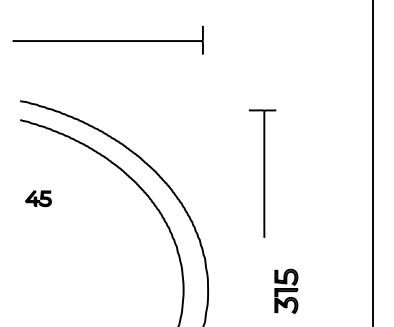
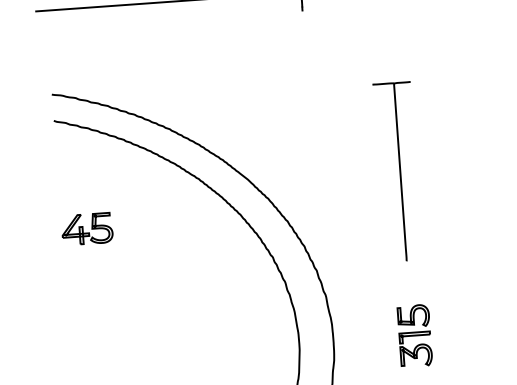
part: (38, 198) -> (87, 228), size x1.43
part: (286, 290) -> (415, 334), moved

